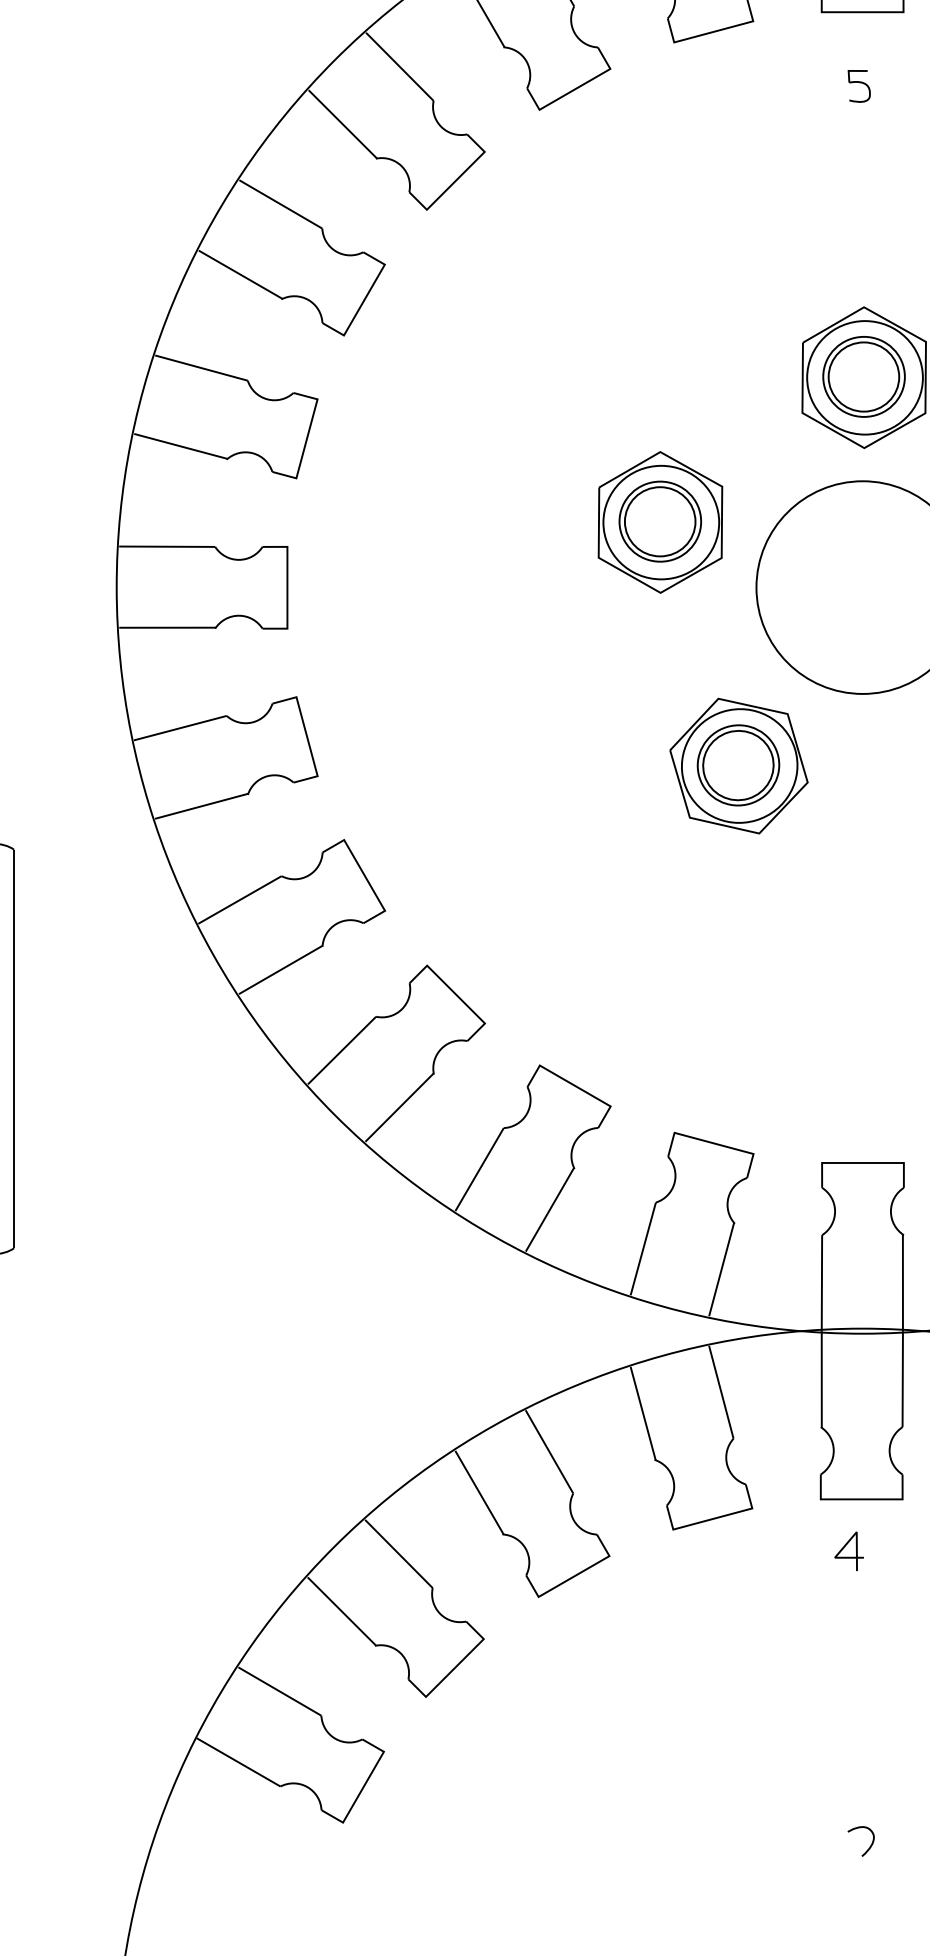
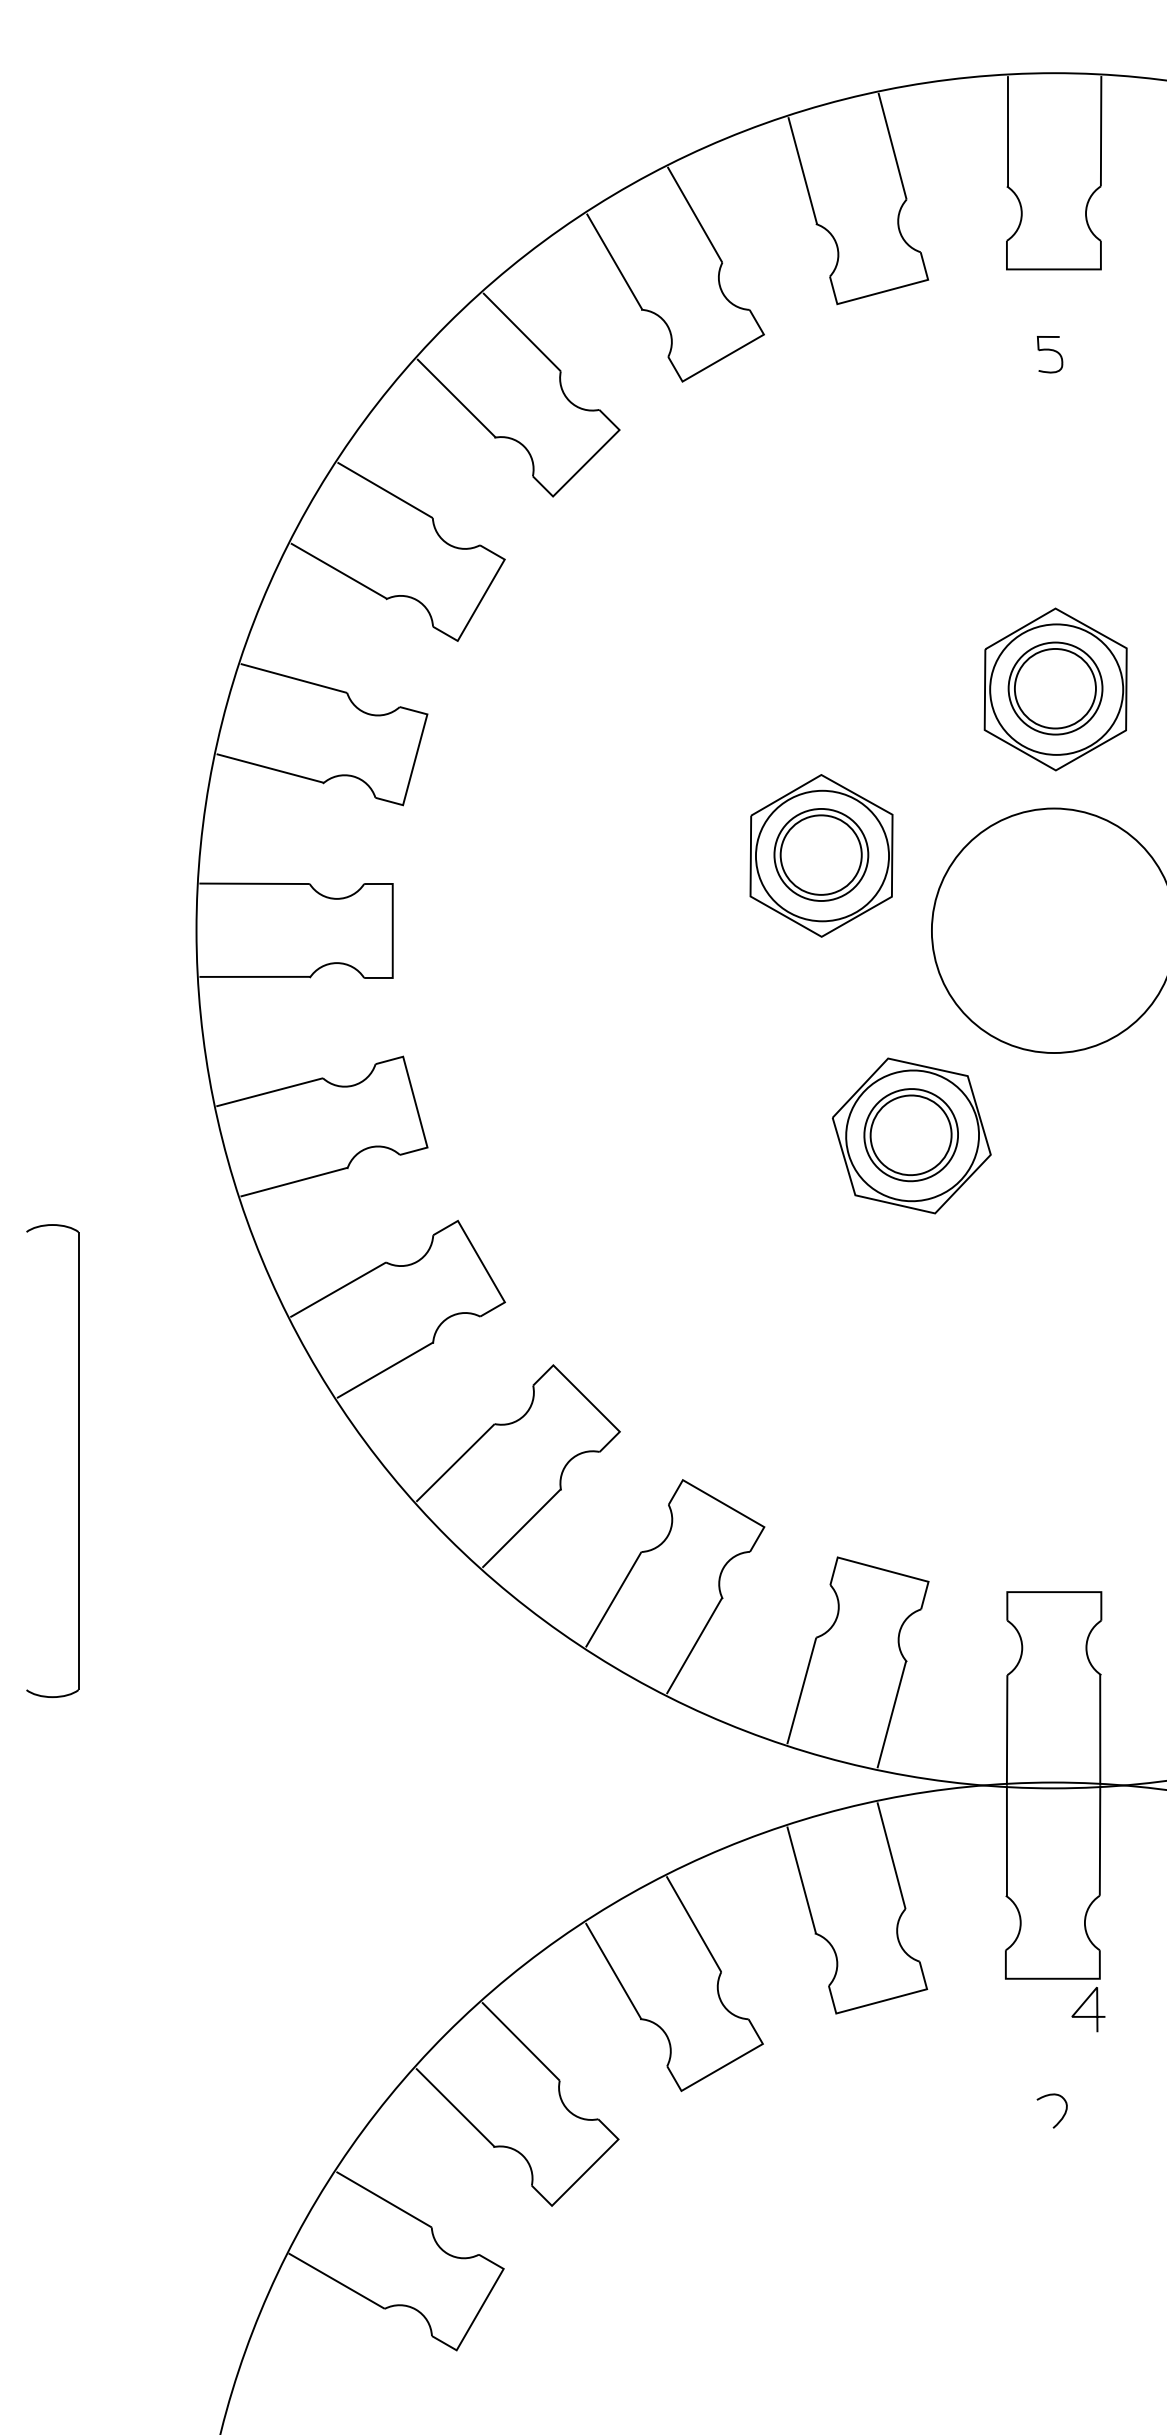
curve: (844, 1548) -> (1082, 2006), moved
curve: (869, 1847) -> (1061, 2117), moved

